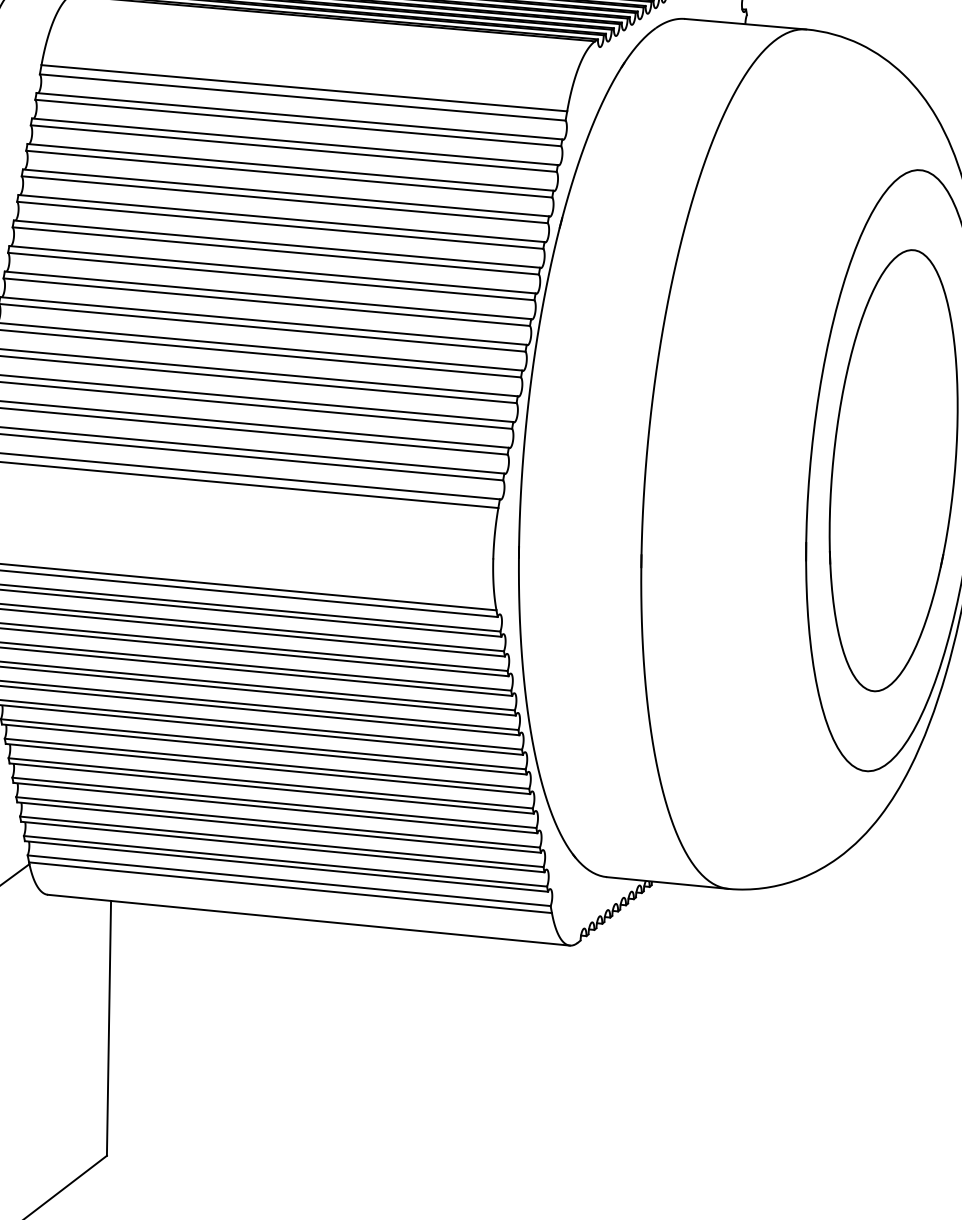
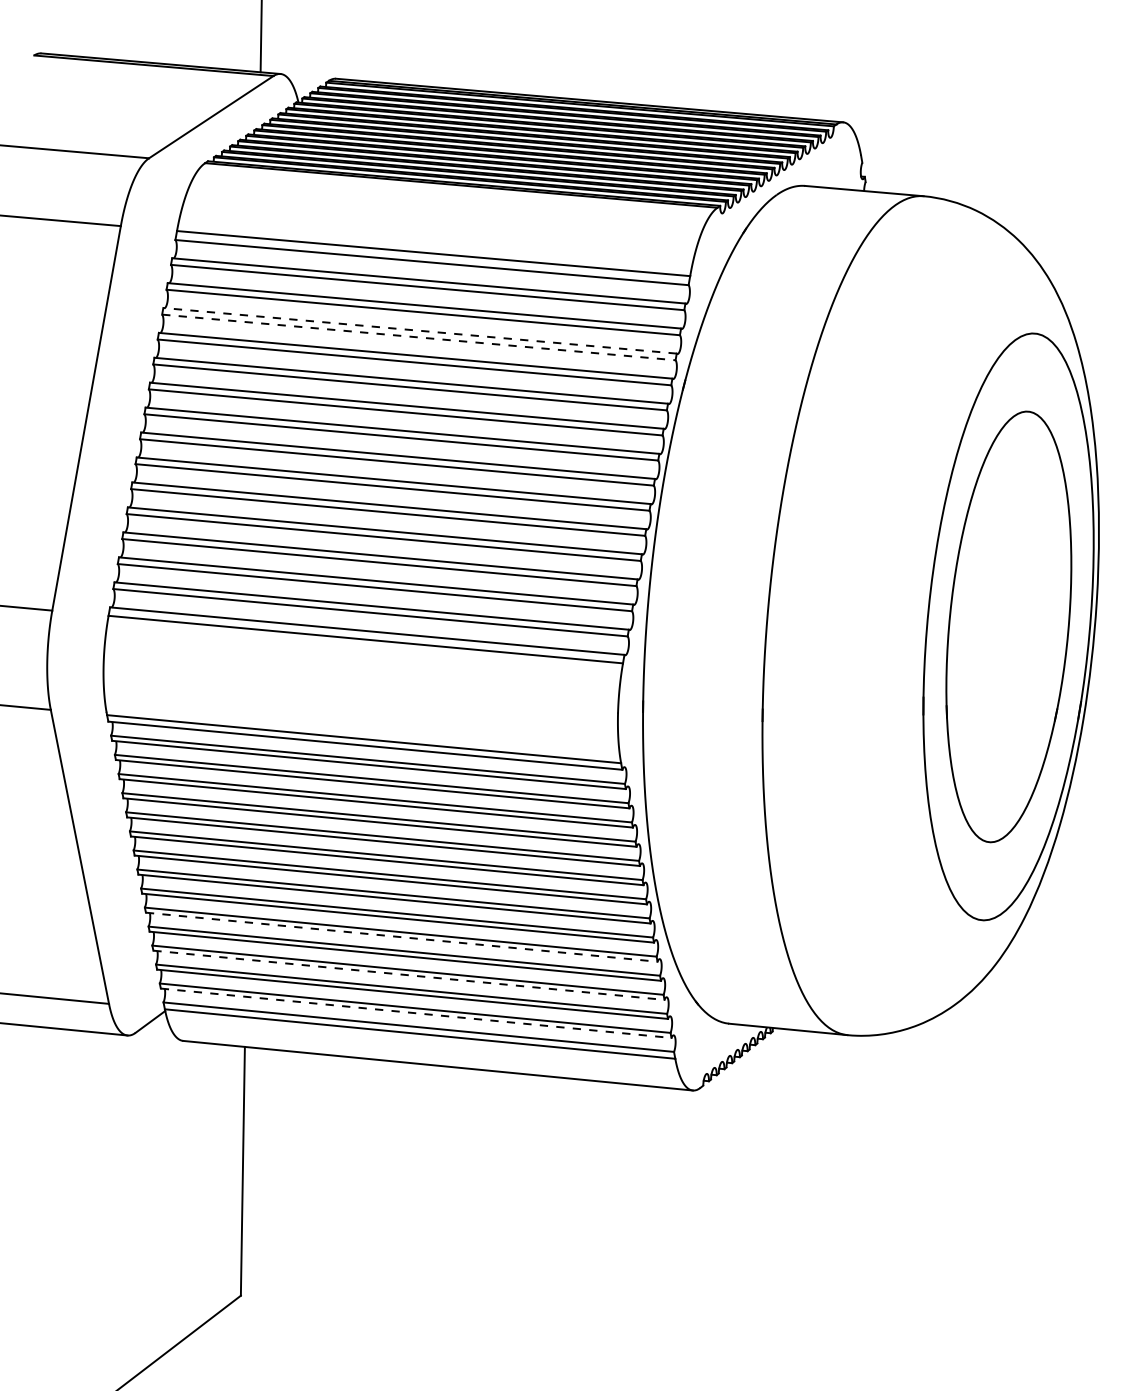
line: (290, 167) -> (420, 330), solid -> dashed
line: (288, 174) -> (418, 337), solid -> dashed
line: (271, 788) -> (401, 937), solid -> dashed
line: (278, 827) -> (408, 975), solid -> dashed
line: (286, 866) -> (416, 1013), solid -> dashed

